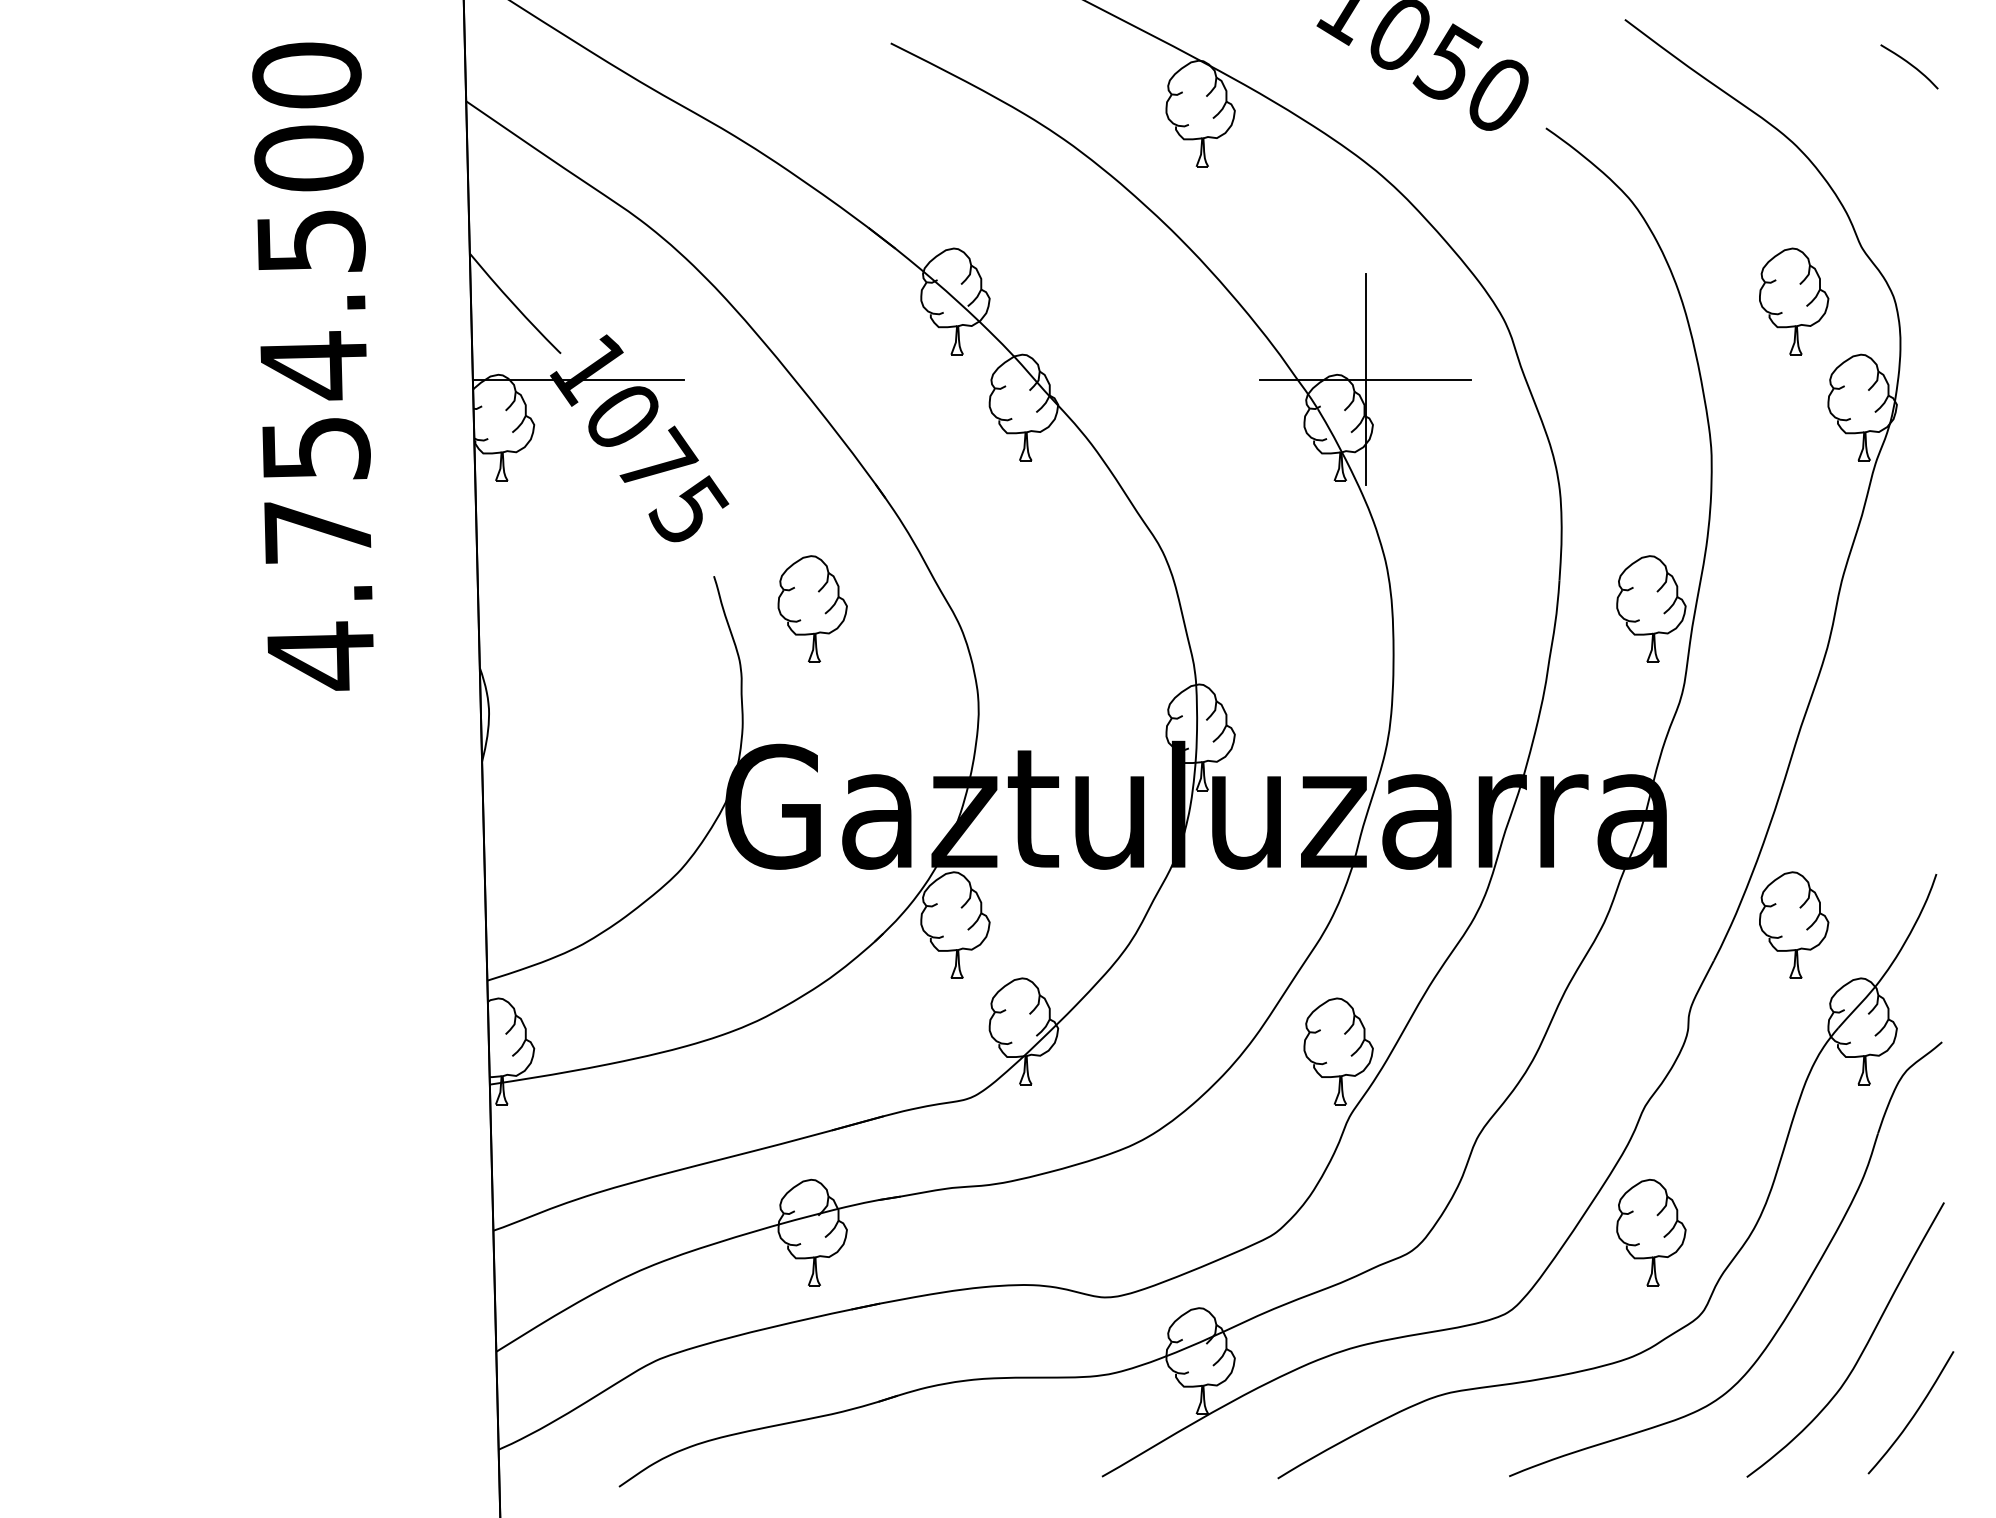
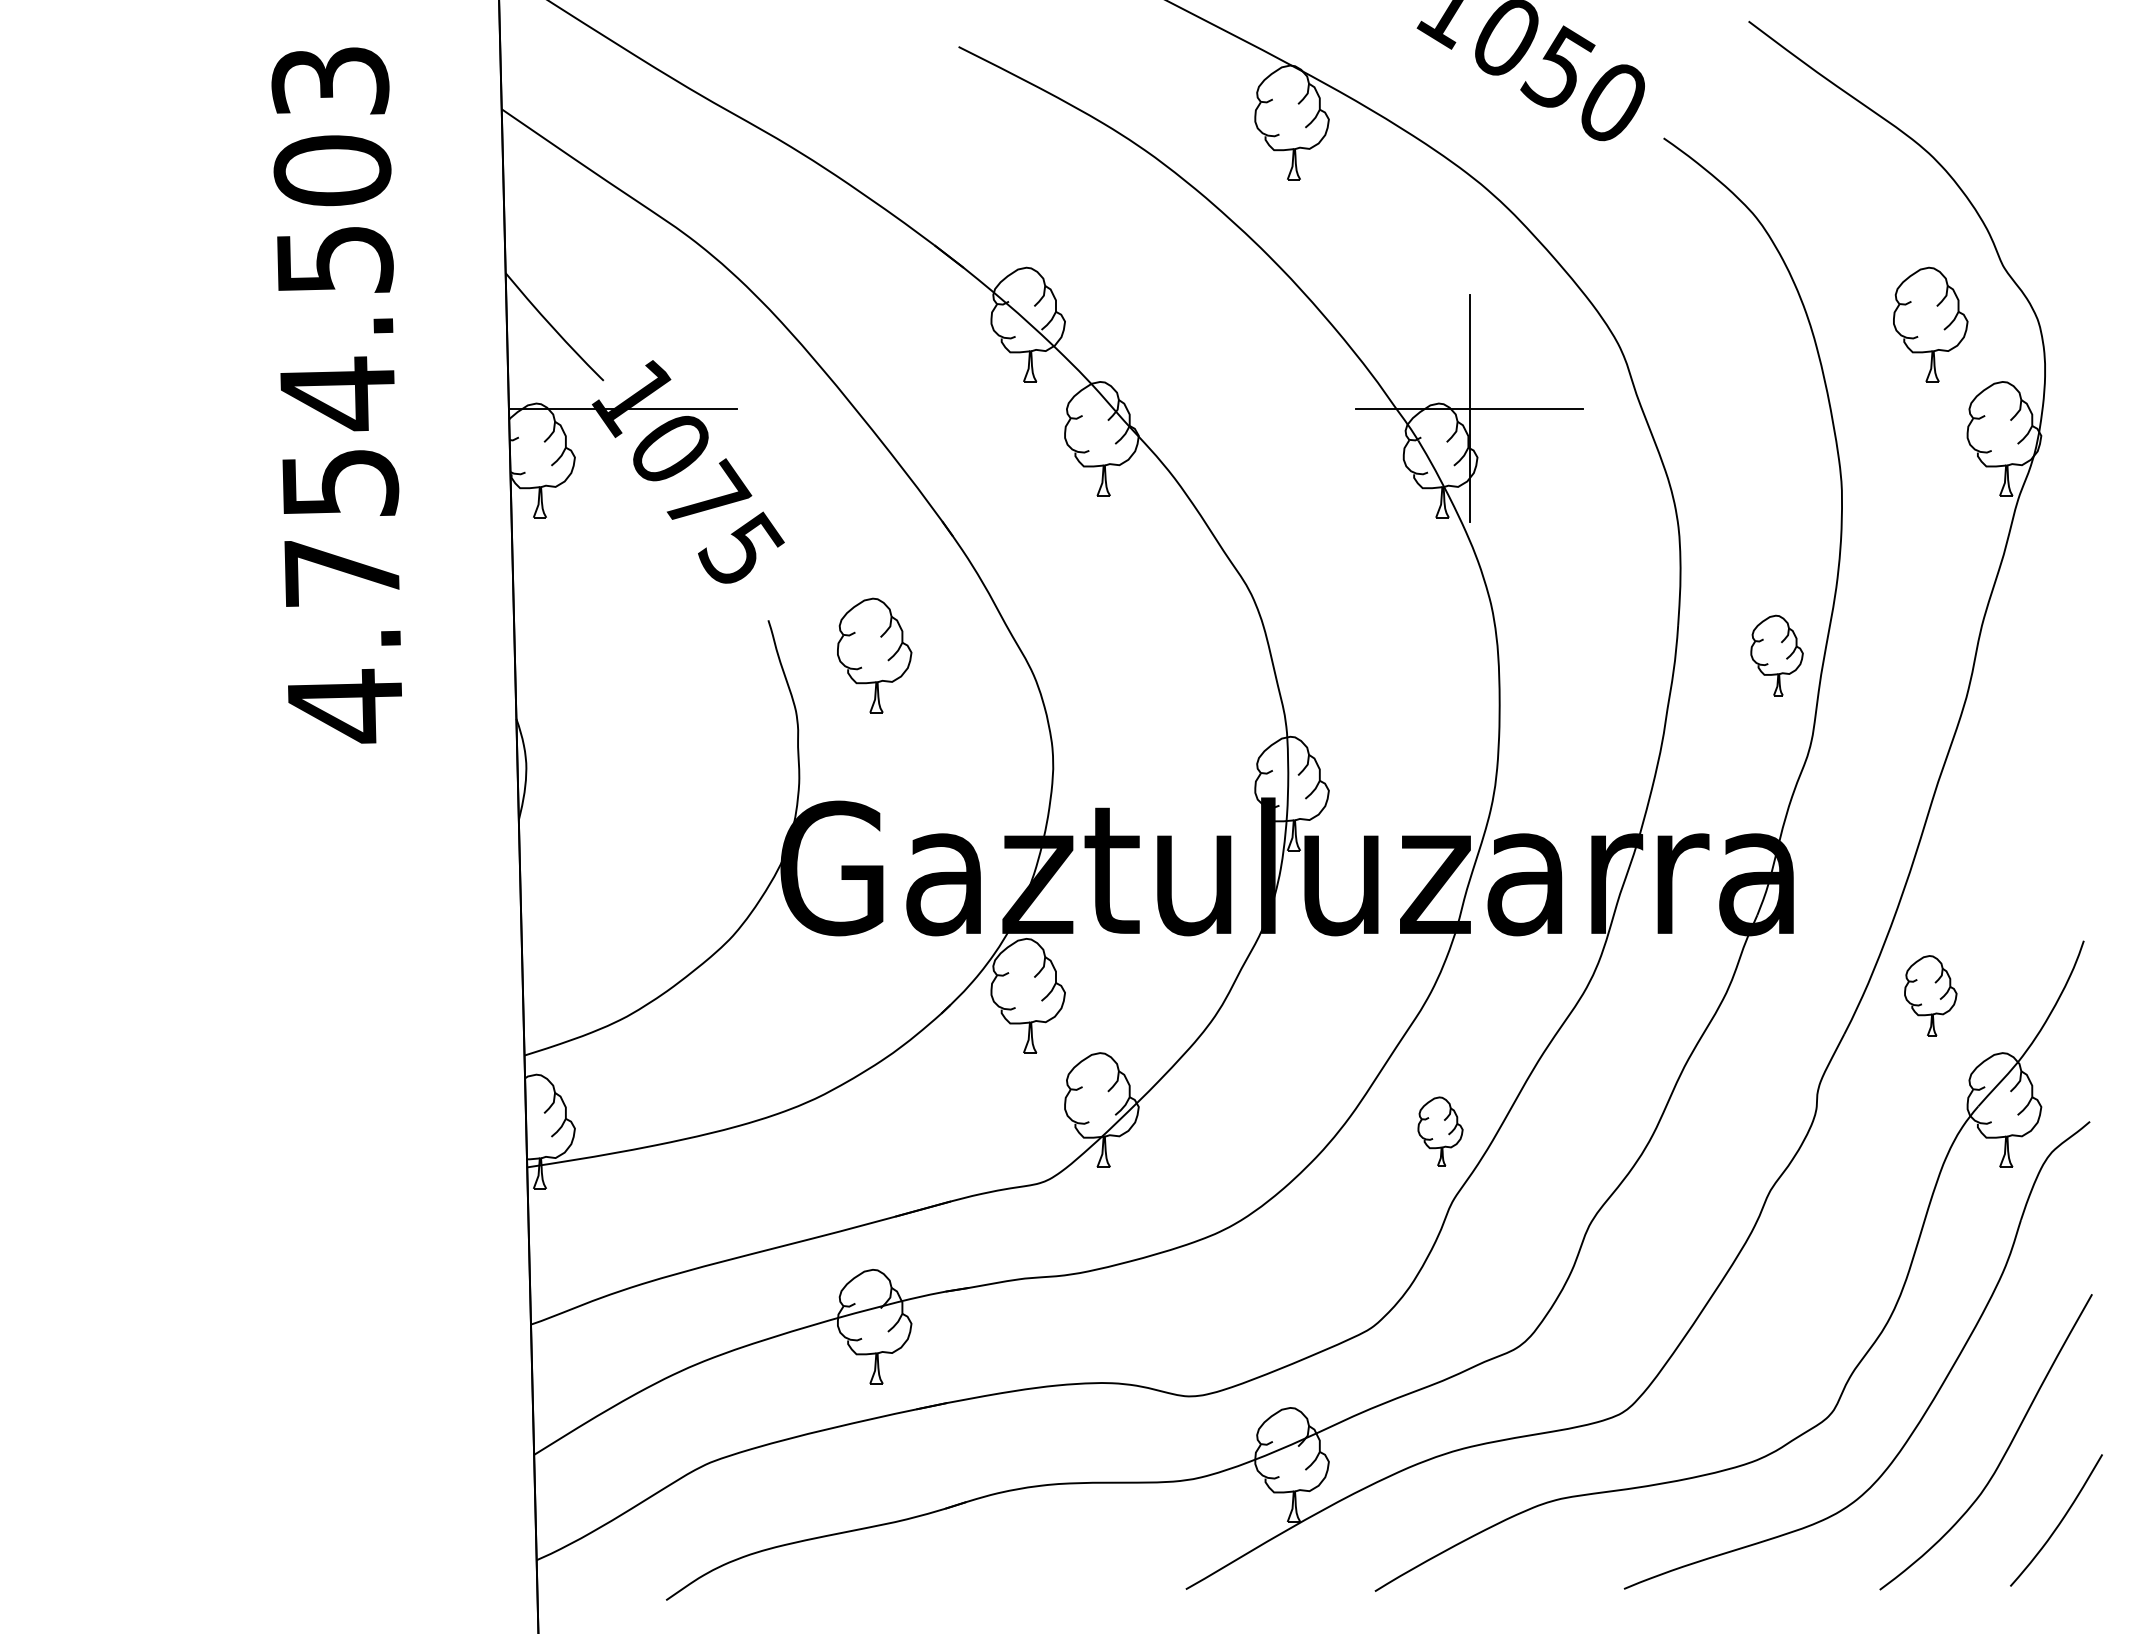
curve: (1910, 65) -> (2055, 70), removed
text: (307, 75) -> (330, 81), 4.754.500 -> 4.754.503
part: (1650, 608) -> (1776, 655), size x0.7
part: (1793, 924) -> (1930, 995), size x0.7
part: (1338, 1051) -> (1440, 1131), size x0.6
part: (1650, 1232) -> (1776, 1326), removed

